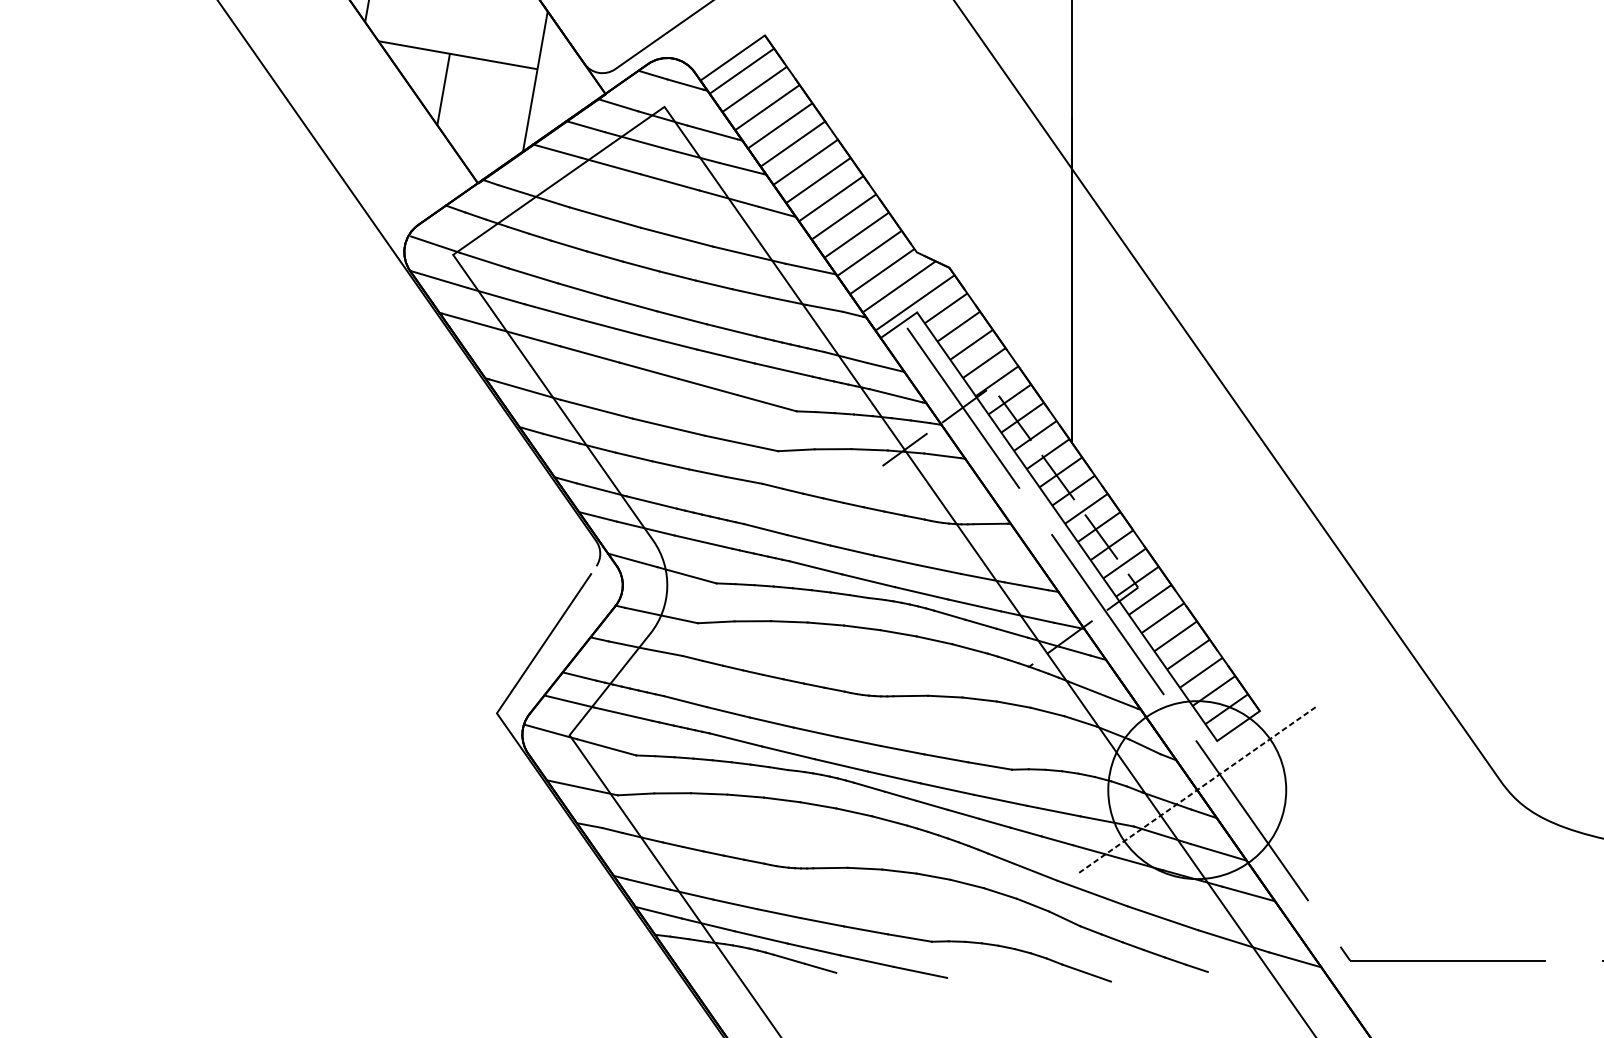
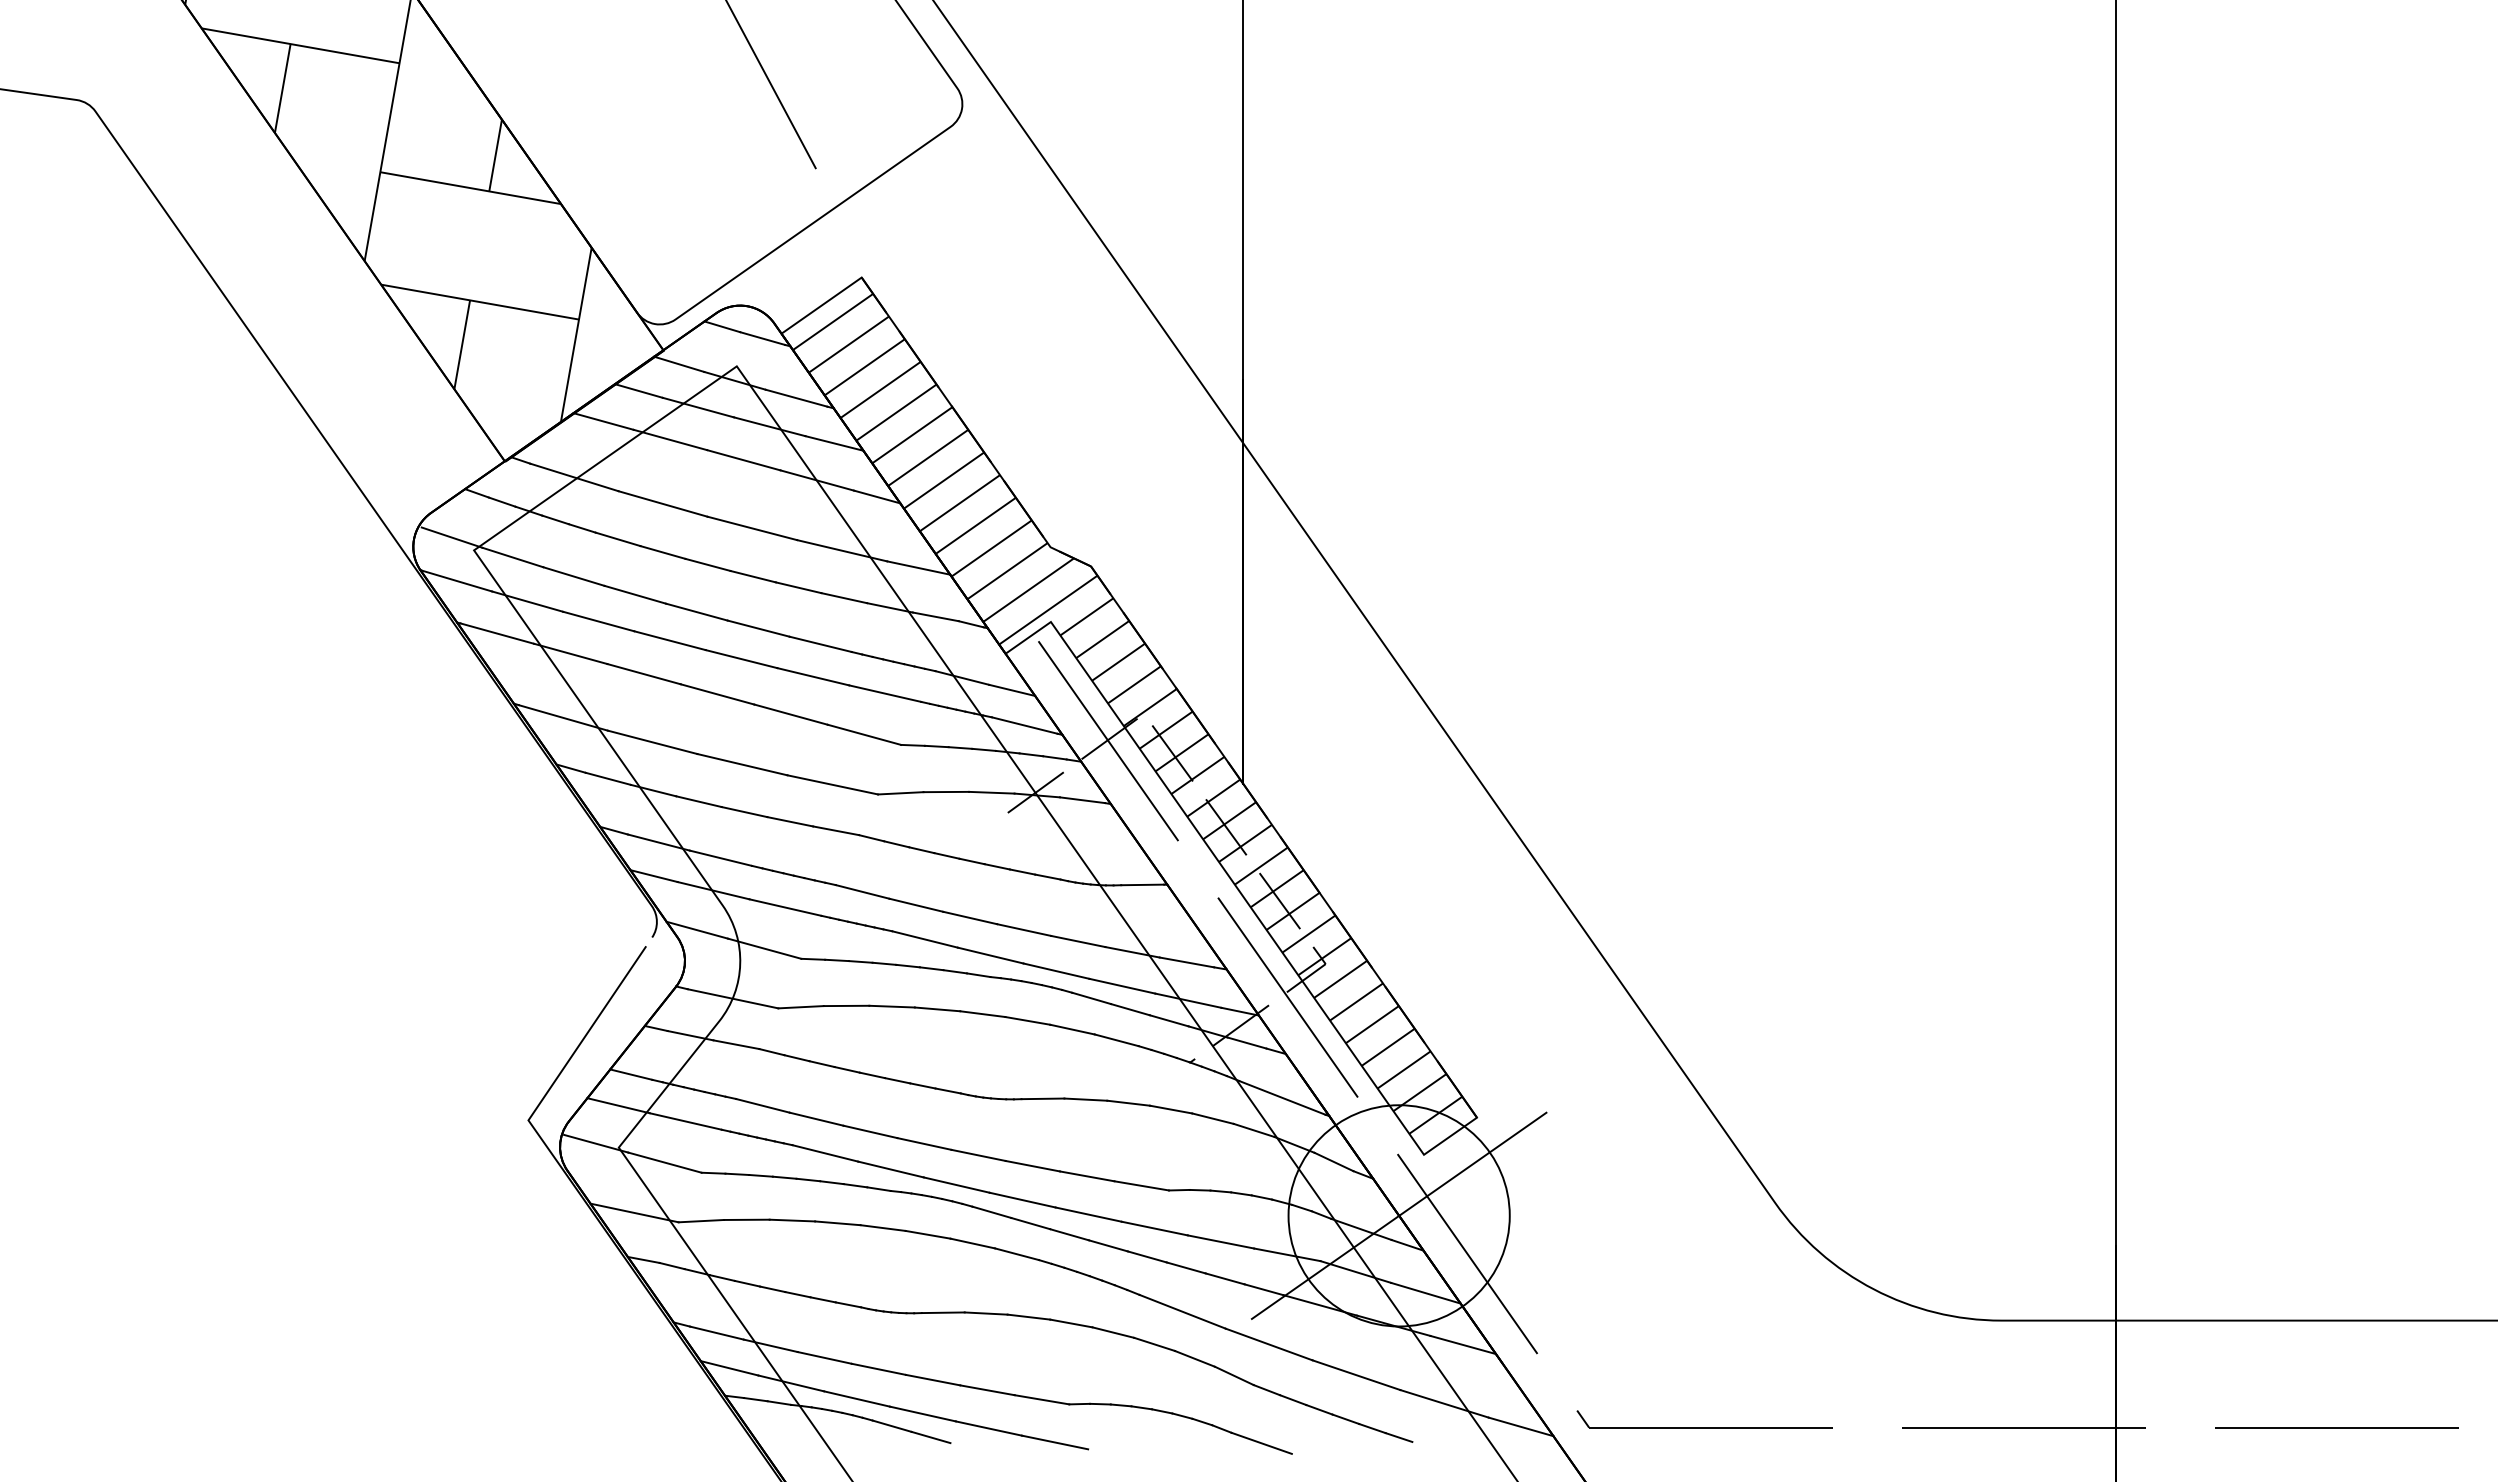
line: (1197, 789) -> (1399, 1215), dashed -> solid

